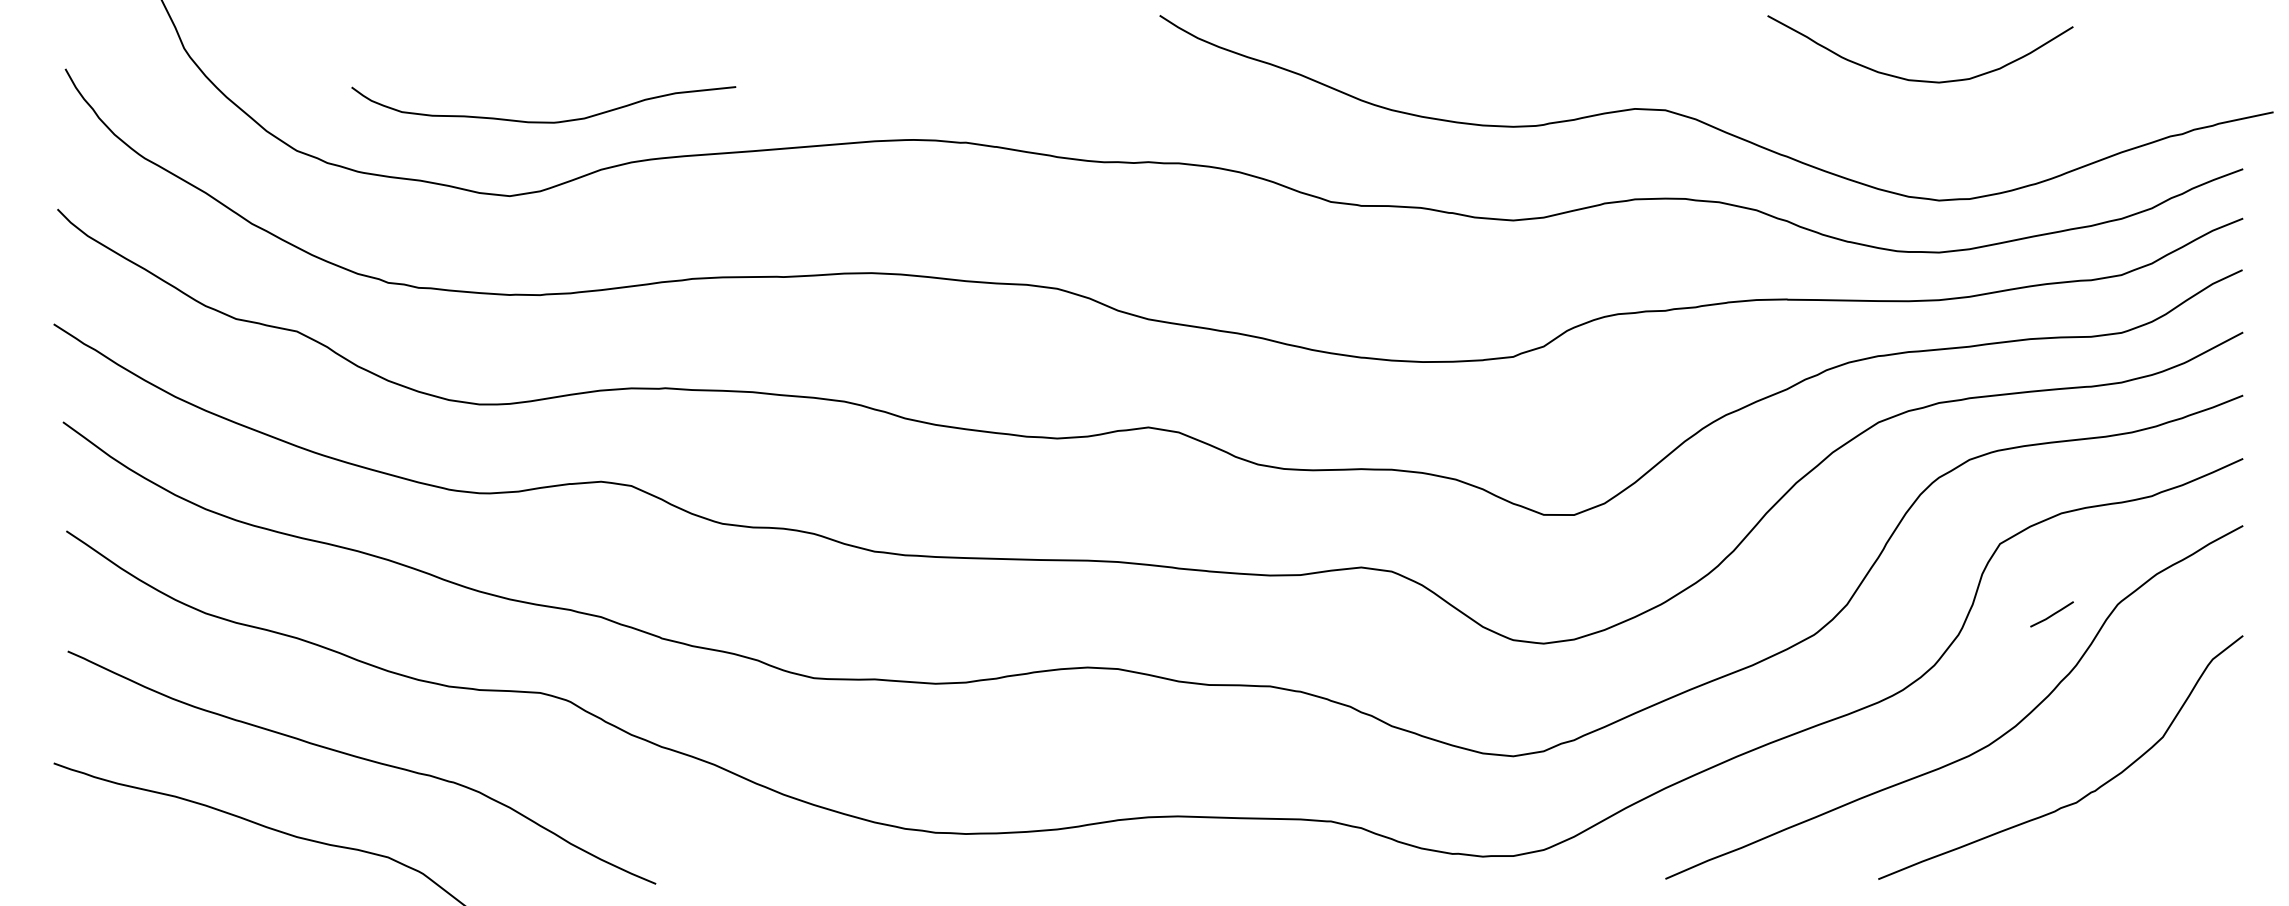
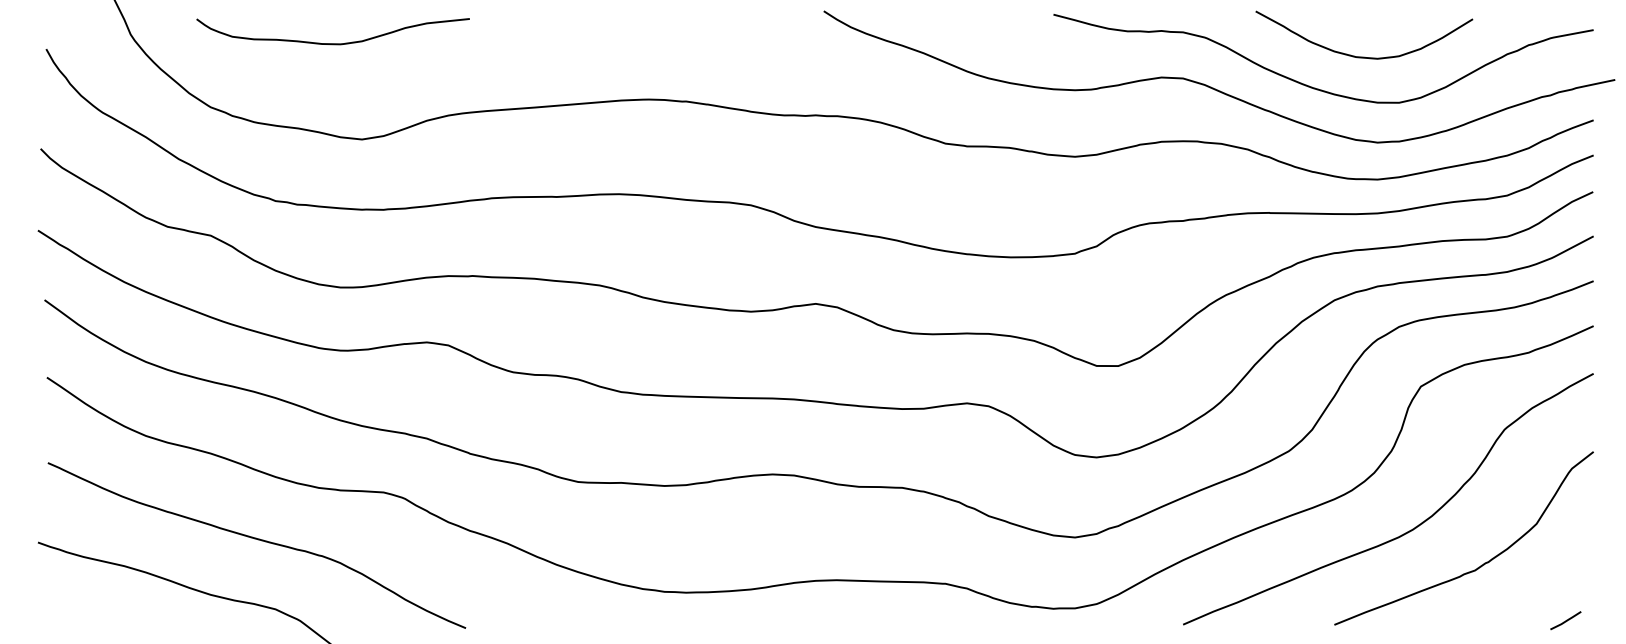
curve: (542, 121) -> (332, 43), moved
curve: (1847, 121) -> (1312, 86), added
line: (2051, 614) -> (1565, 620), moved

